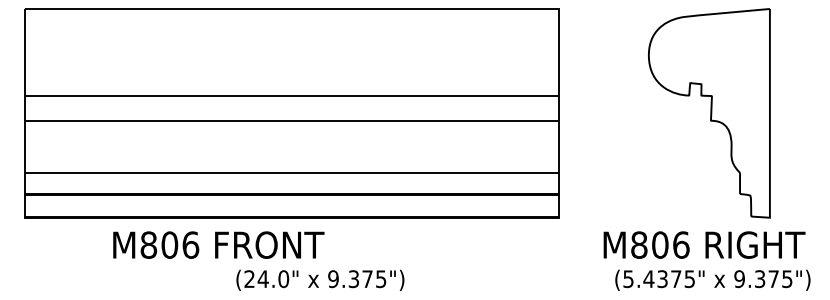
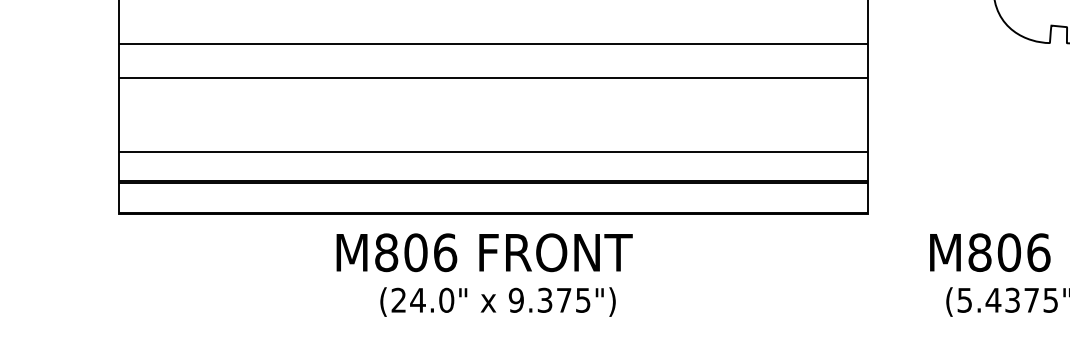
text: (218, 244) -> (484, 251), moved
text: (320, 279) -> (498, 300), moved

